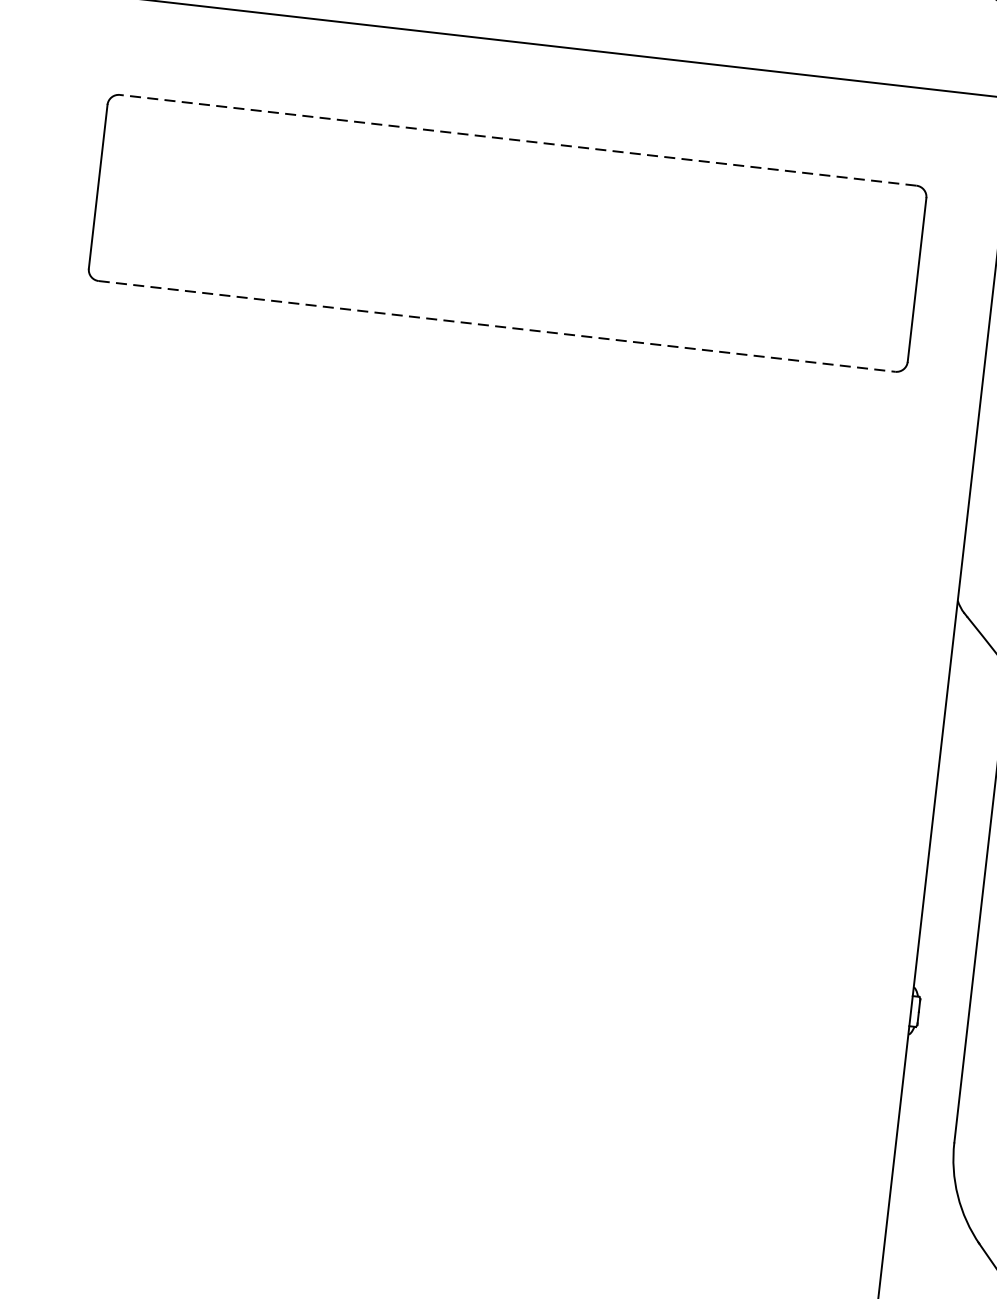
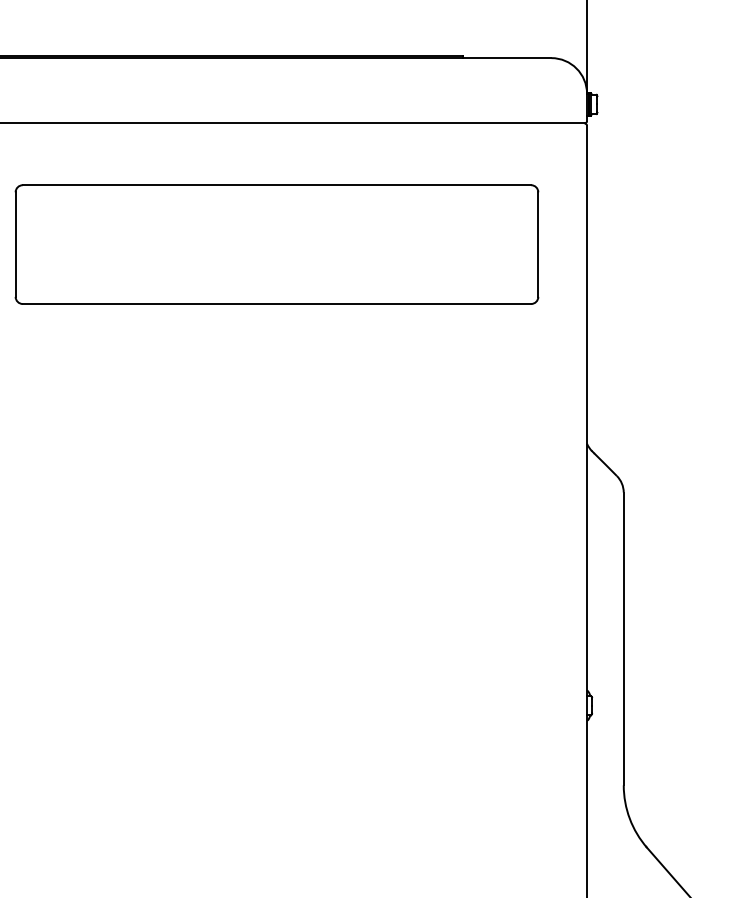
line: (517, 140) -> (276, 185), dashed -> solid
line: (497, 327) -> (277, 304), dashed -> solid

